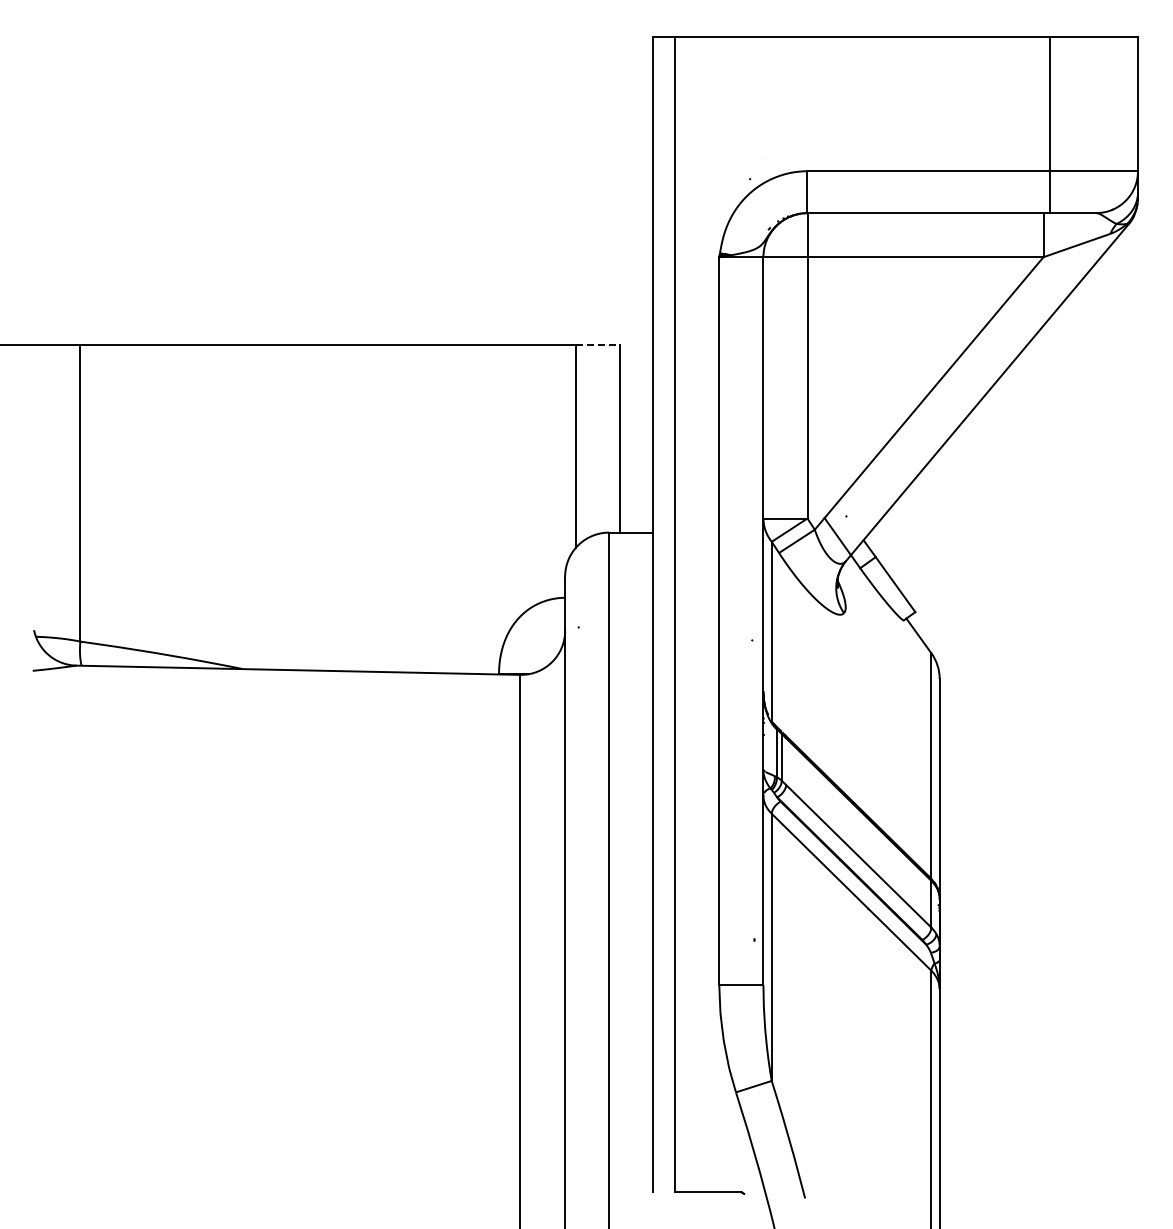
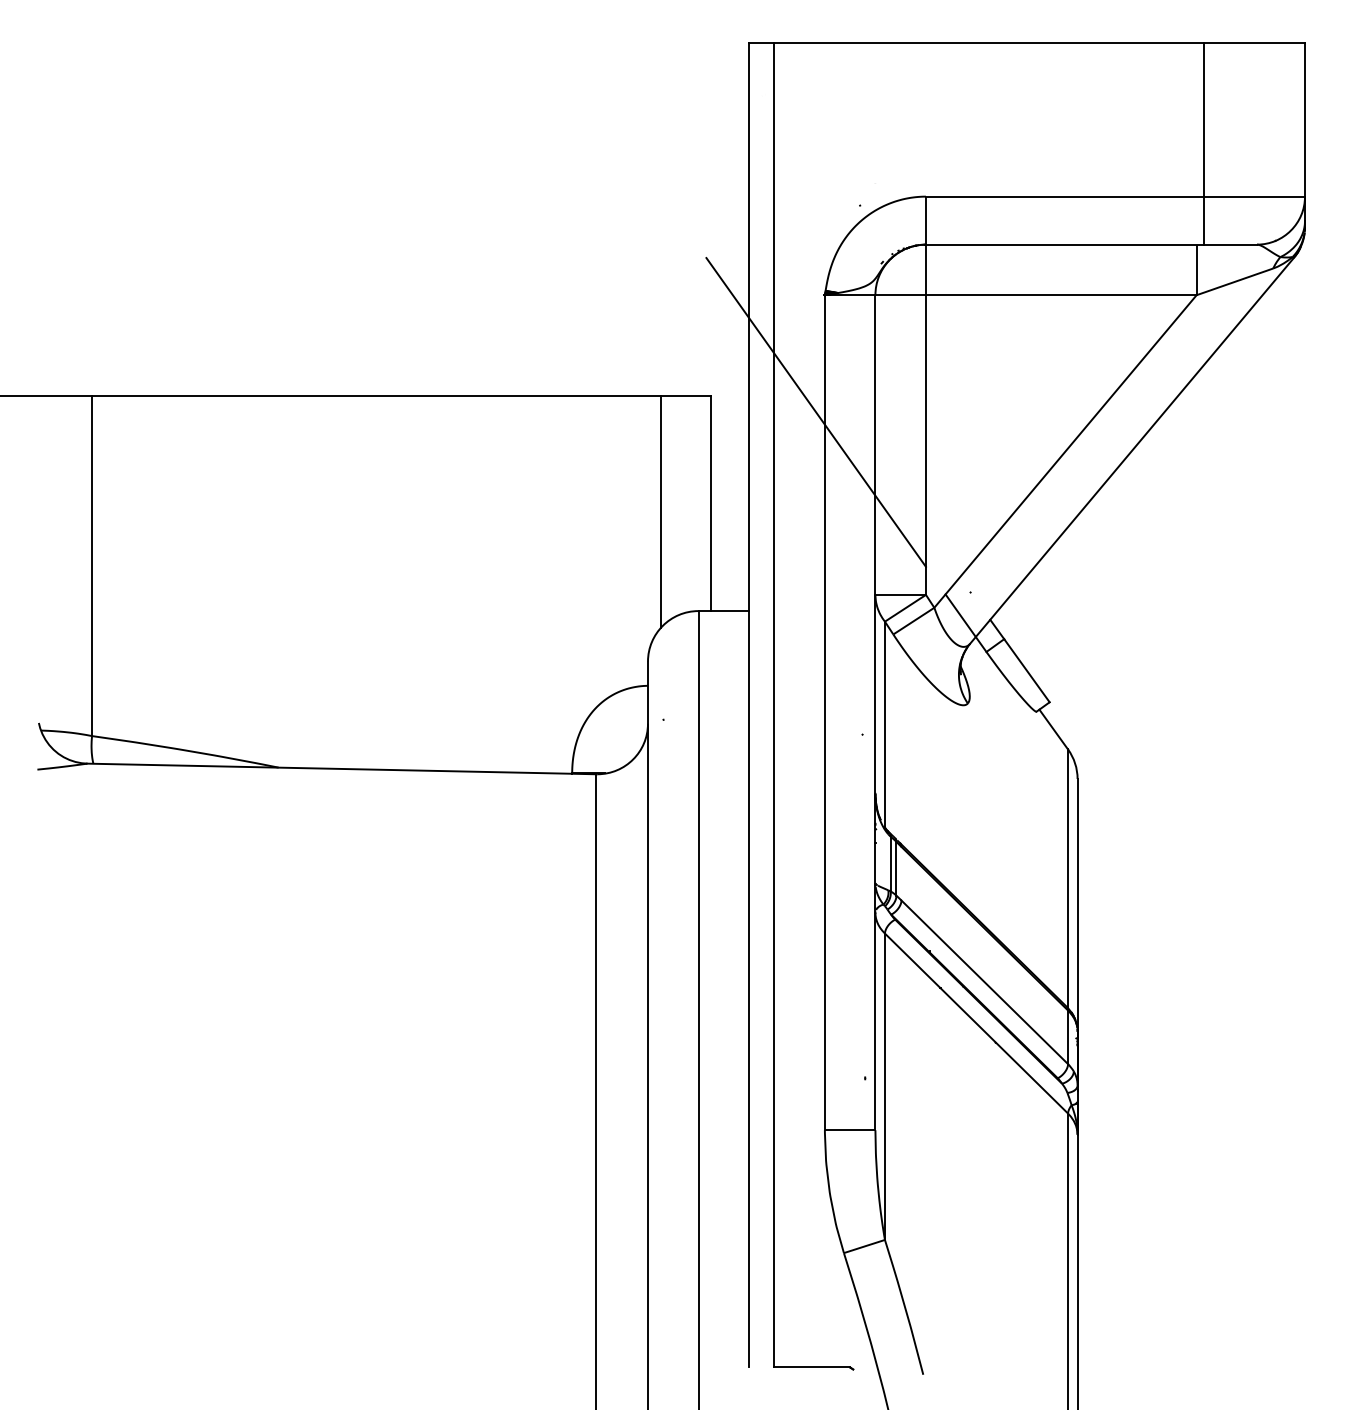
line: (598, 345) -> (686, 396), dashed -> solid
line: (711, 359) -> (815, 412), added

